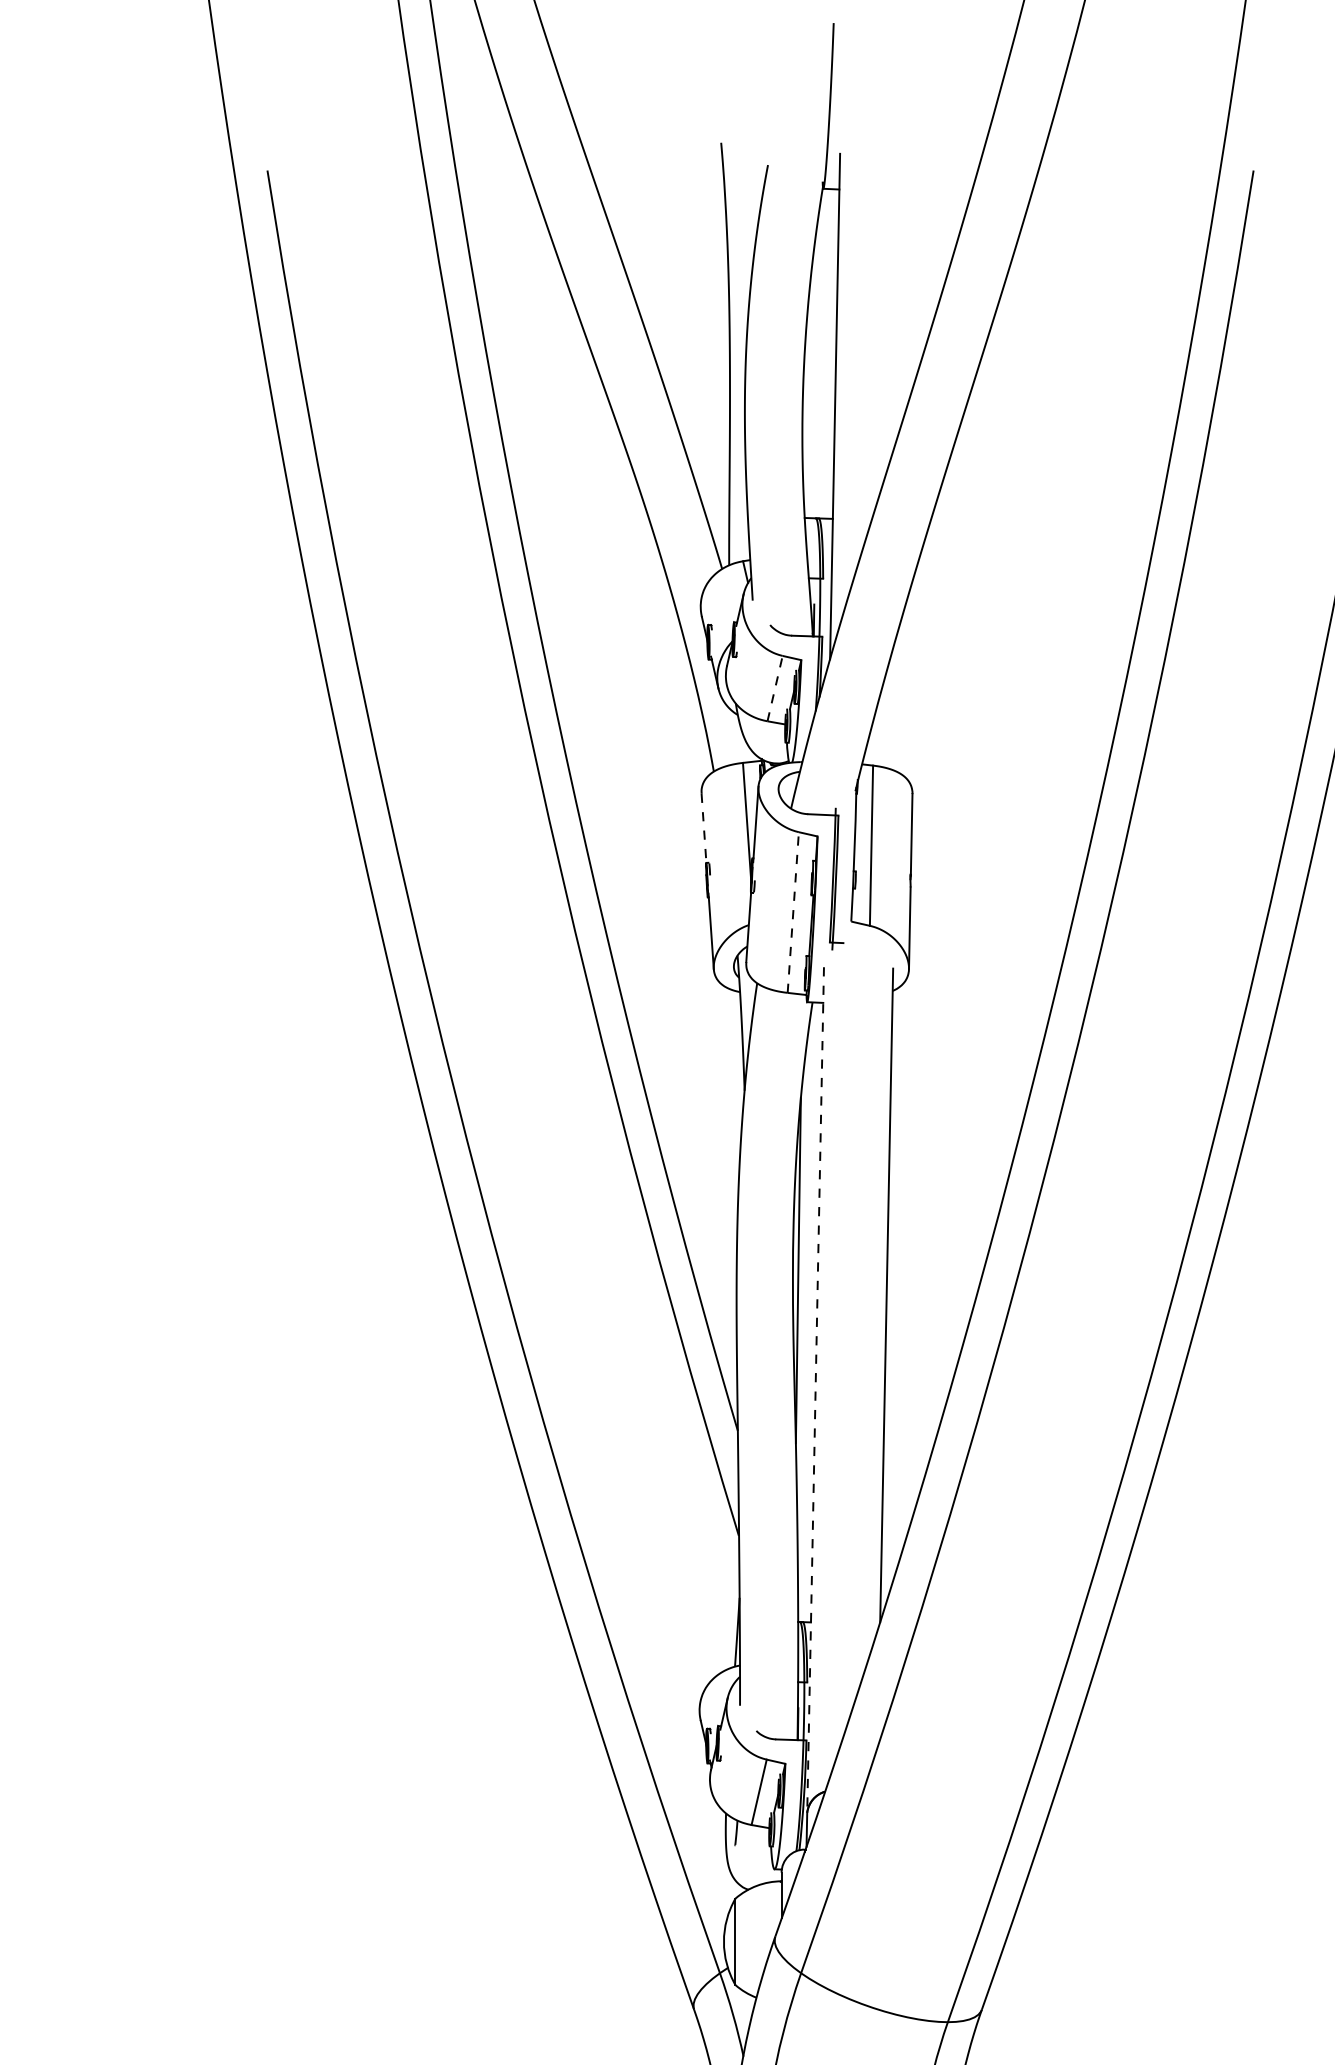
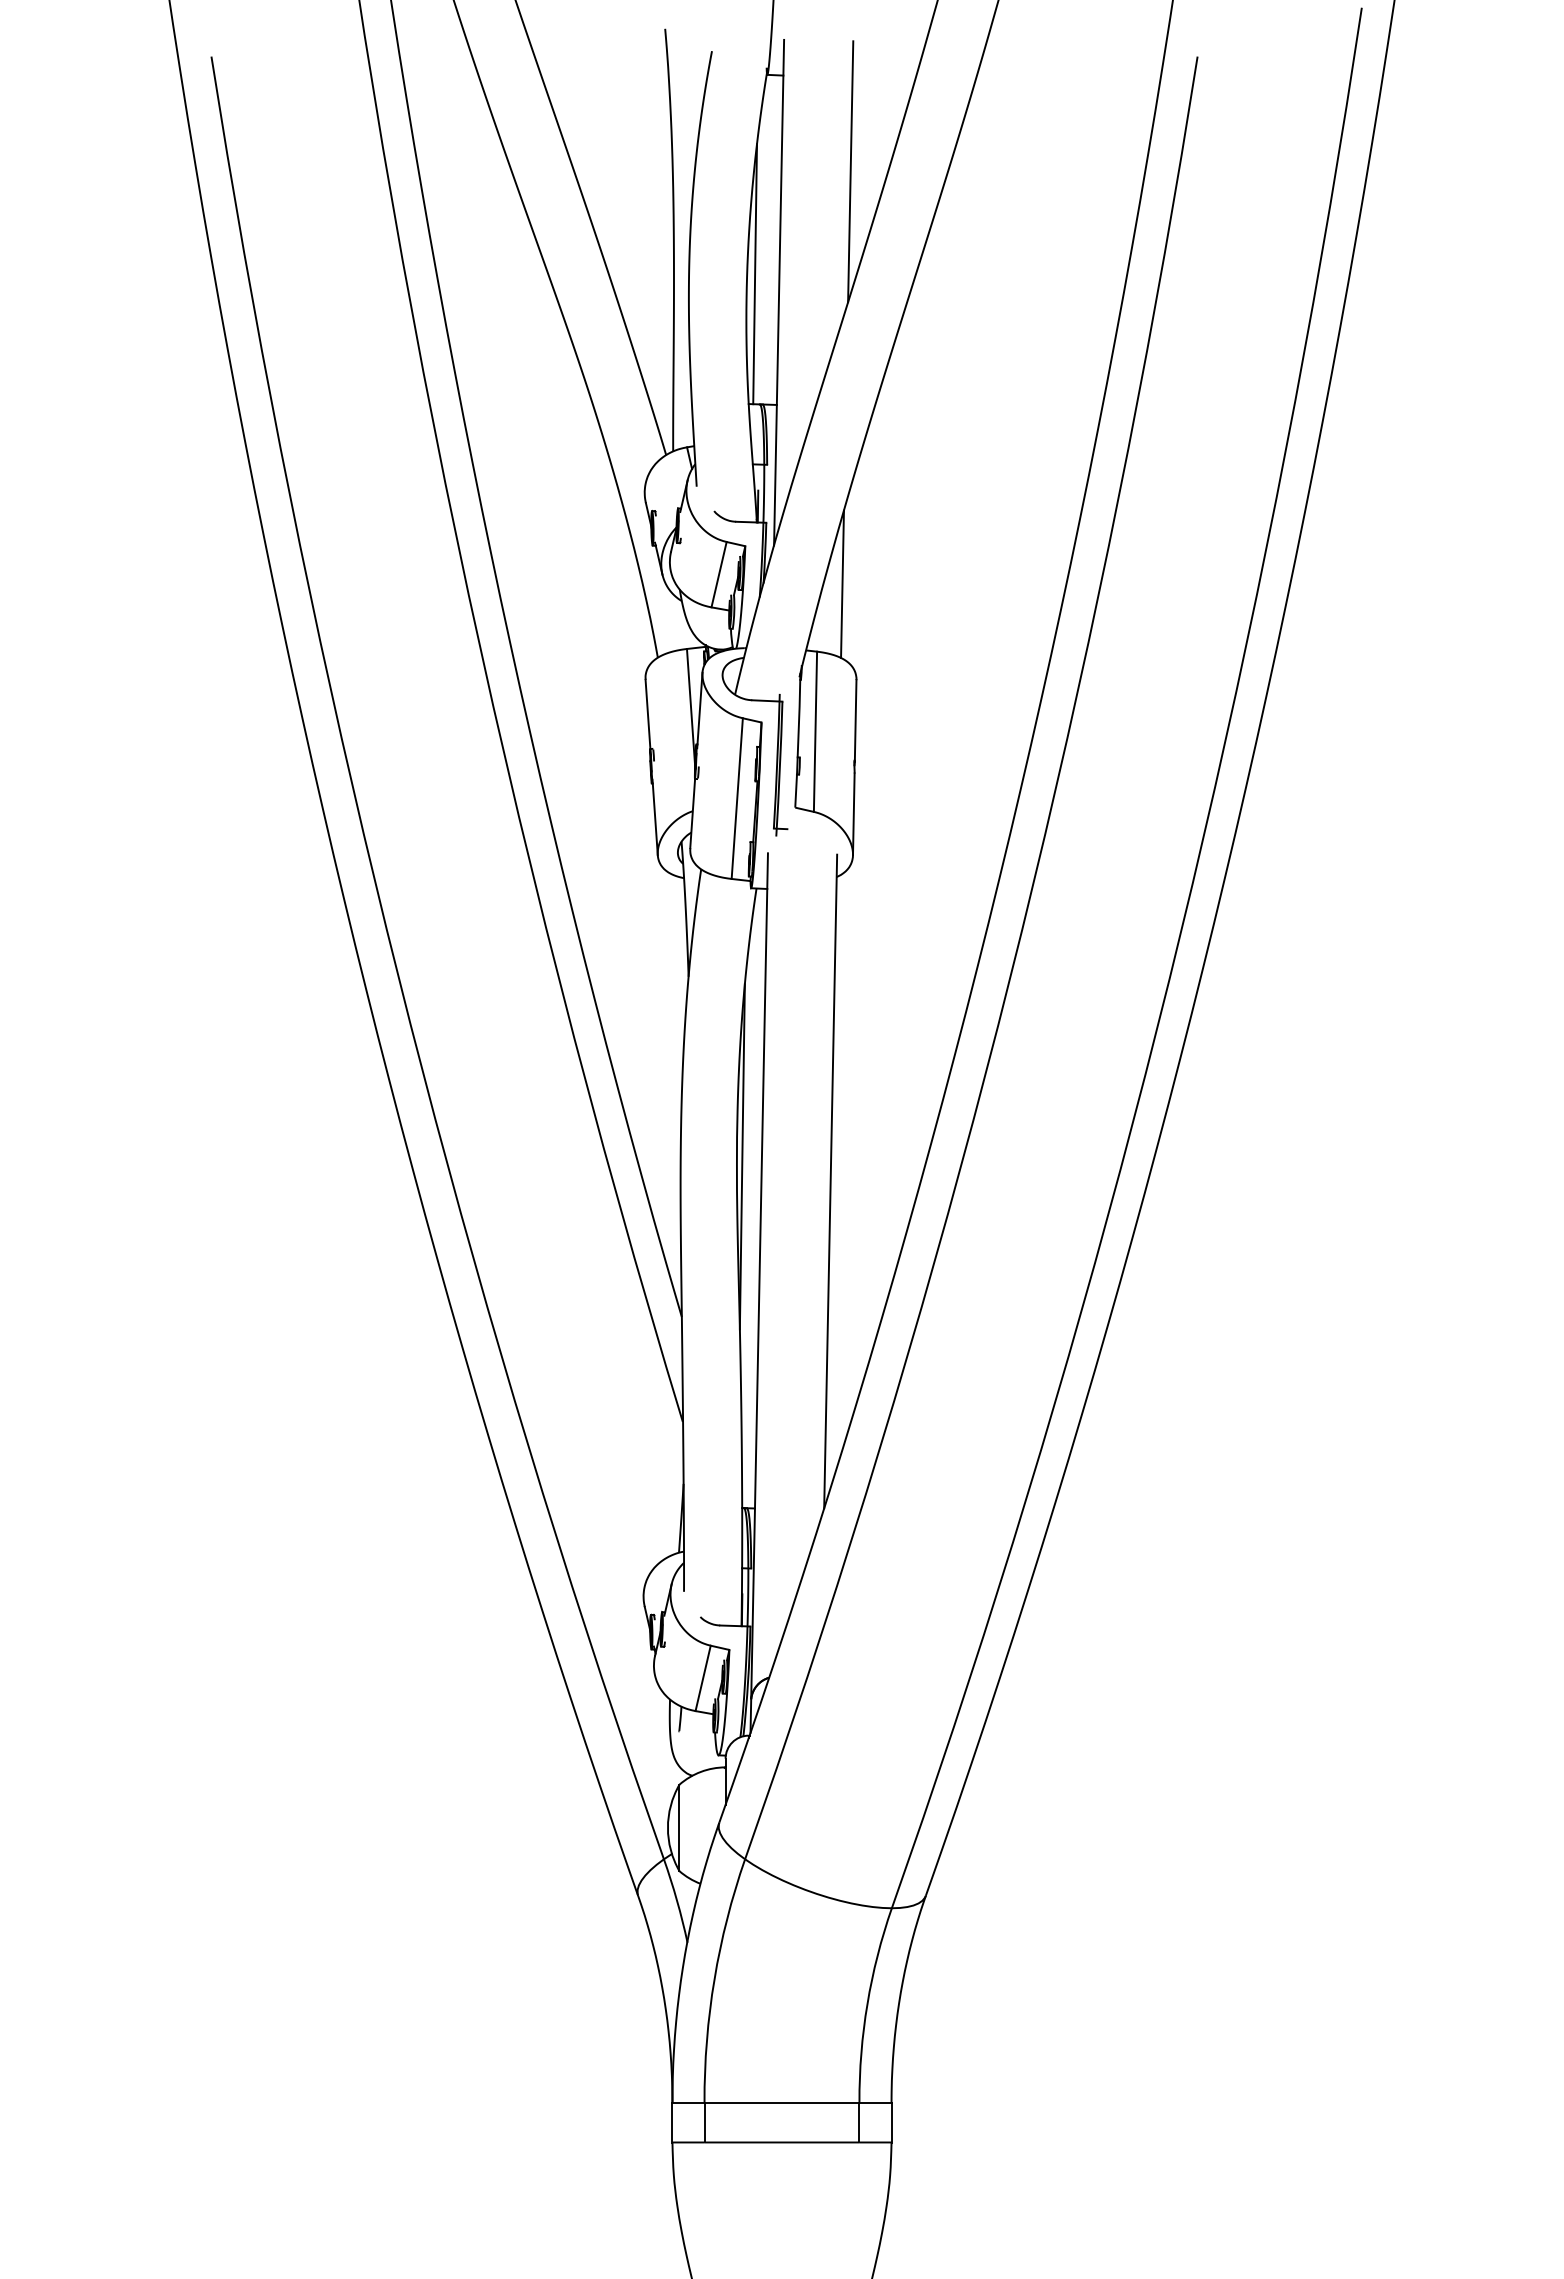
line: (906, 285) -> (850, 171), added
line: (810, 388) -> (754, 274), added
line: (775, 688) -> (719, 574), dashed -> solid
line: (898, 698) -> (842, 584), added
line: (703, 828) -> (647, 714), dashed -> solid
line: (793, 912) -> (737, 798), dashed -> solid
line: (815, 1390) -> (759, 1276), dashed -> solid

